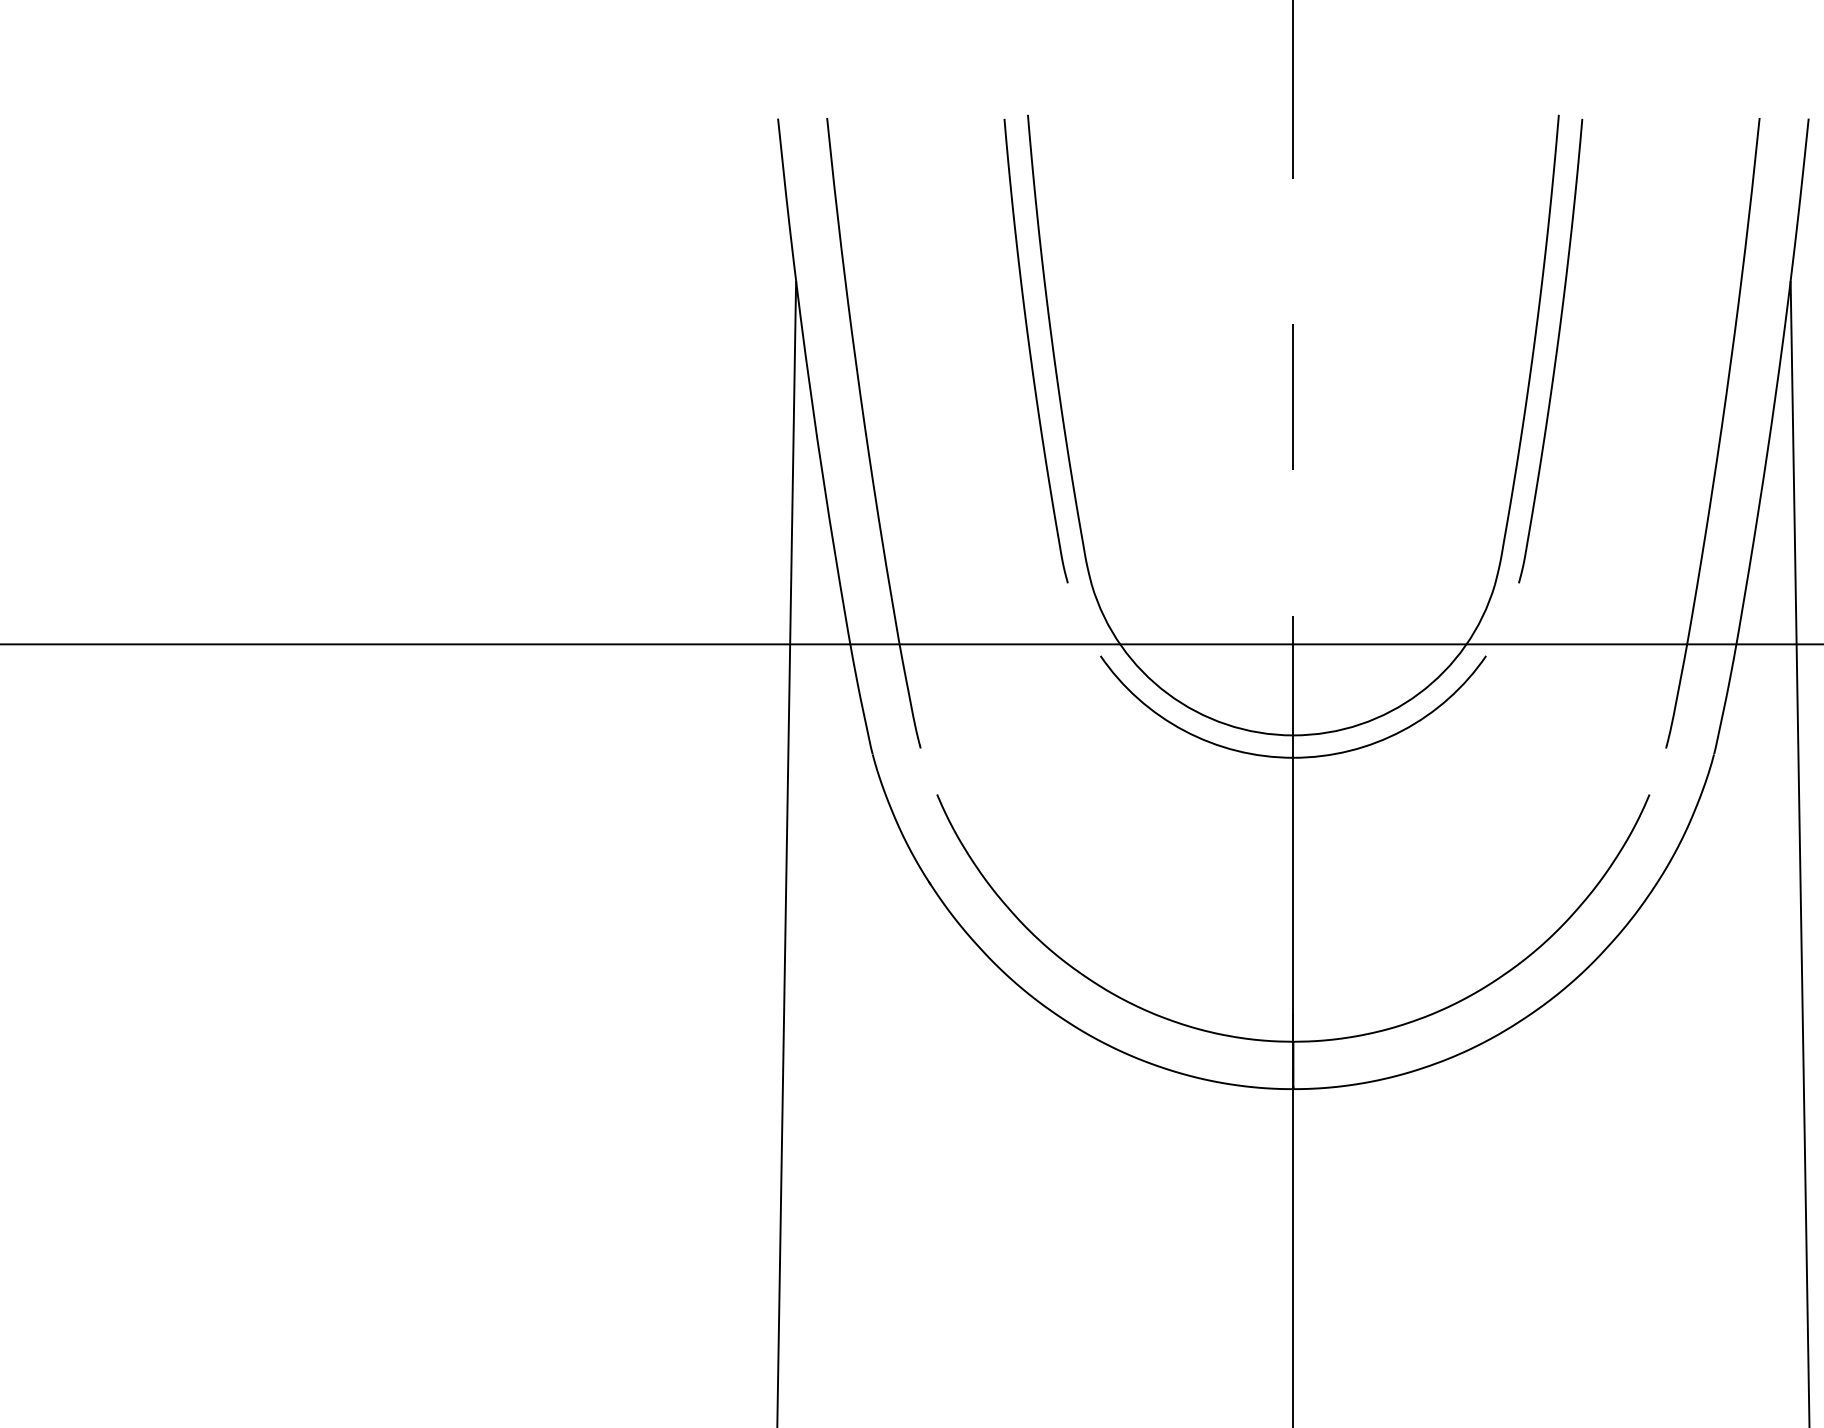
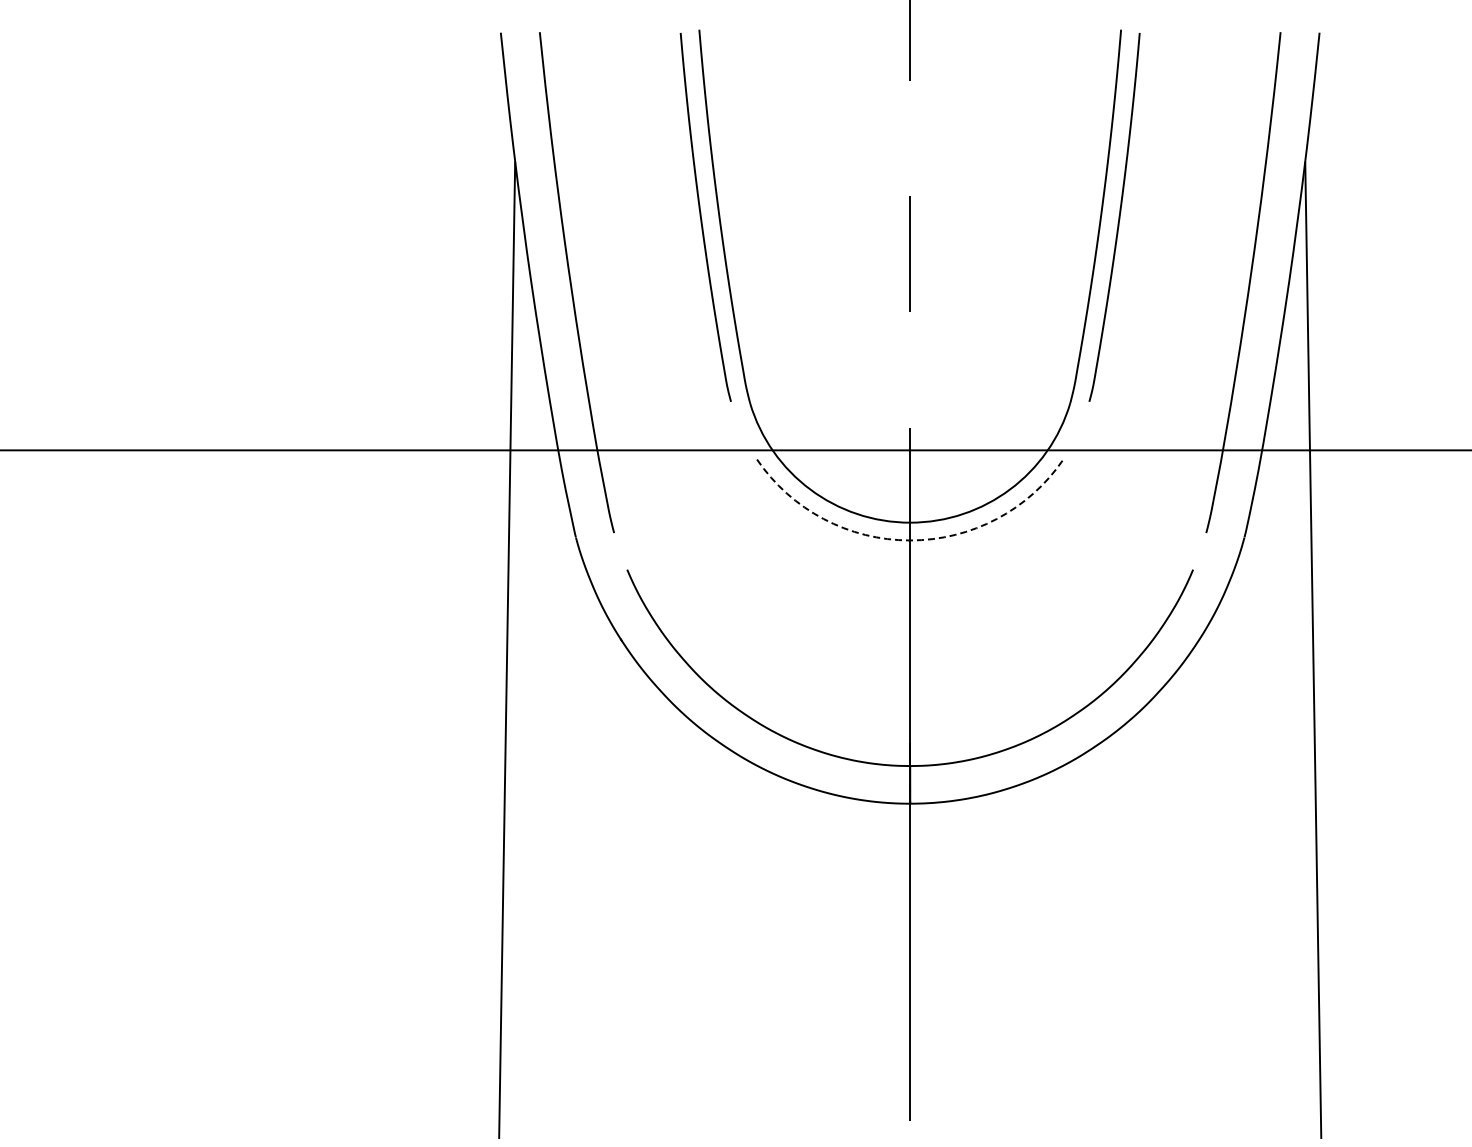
arc: (1293, 757) -> (910, 540), solid -> dashed

